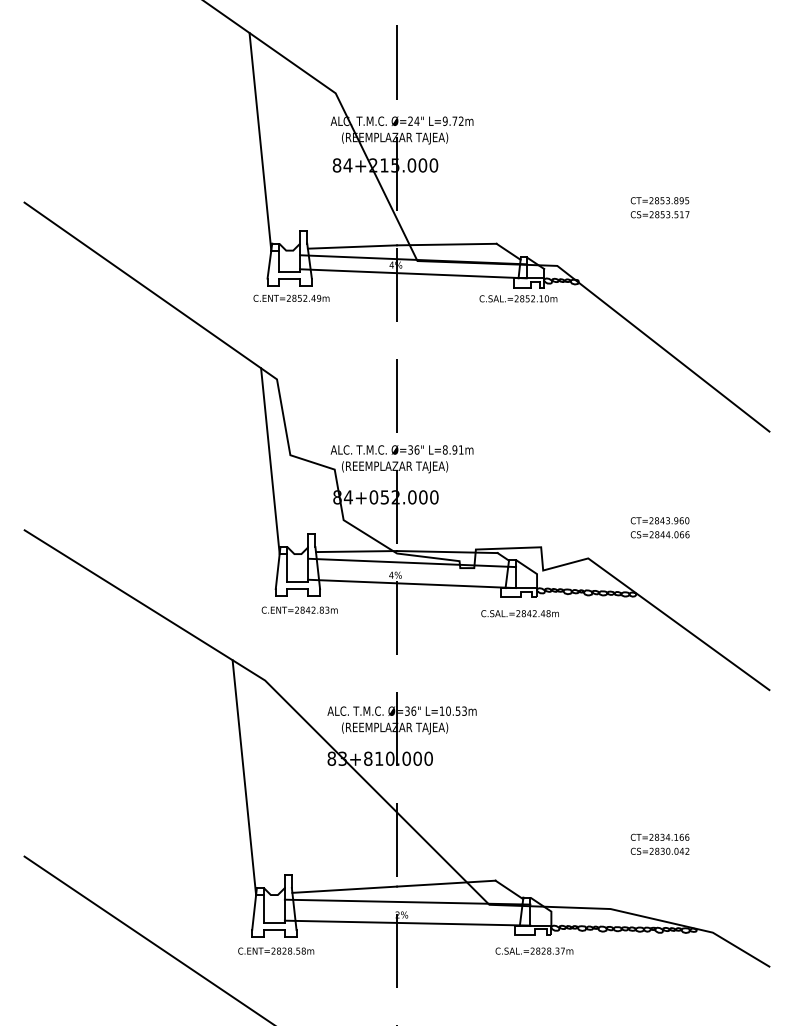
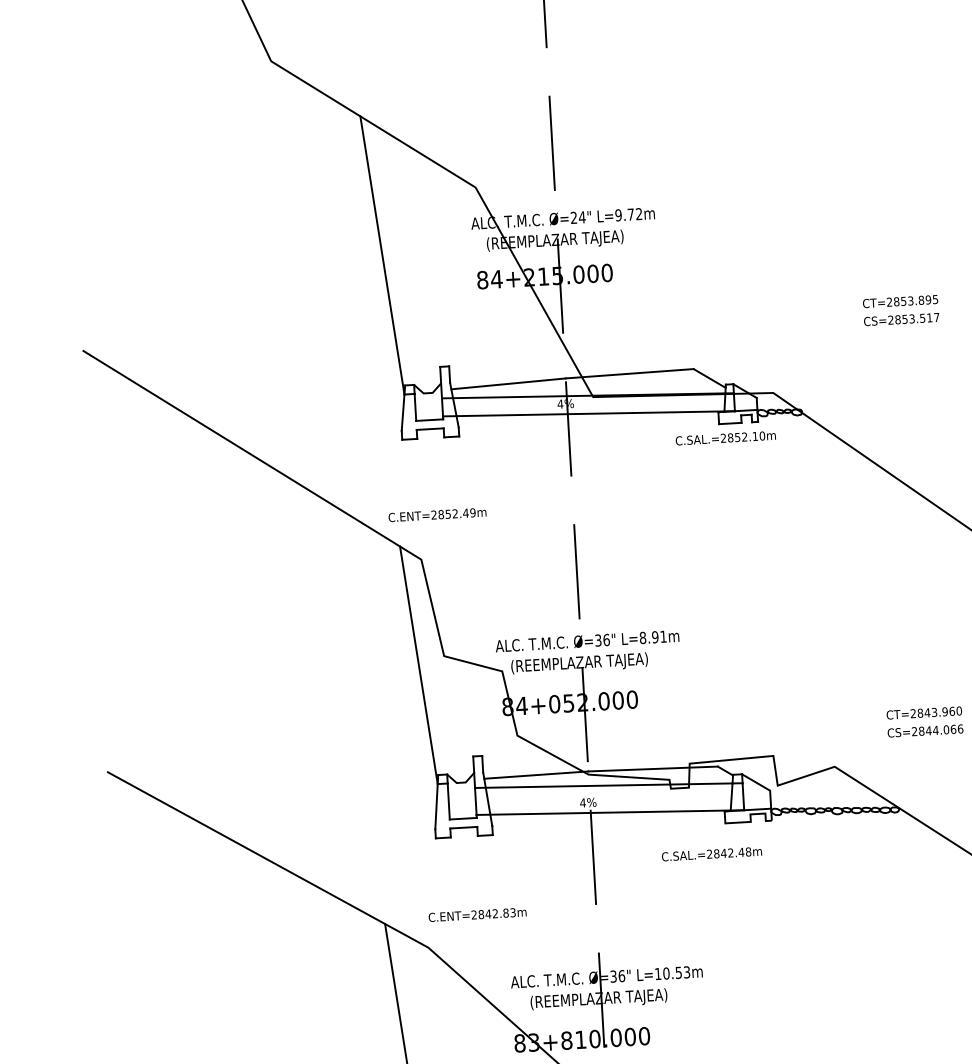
text: (291, 297) -> (437, 513), moved
text: (299, 609) -> (477, 913), moved
text: (519, 613) -> (711, 853), moved

